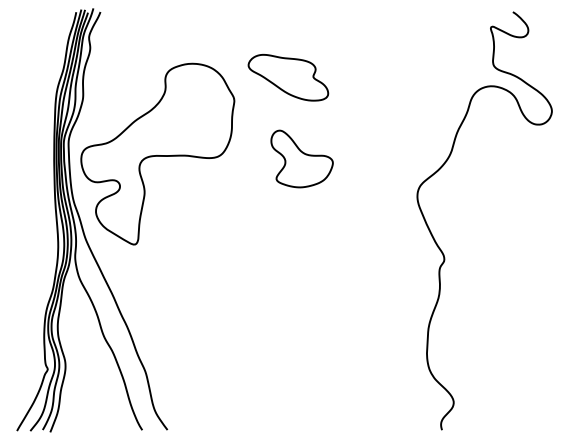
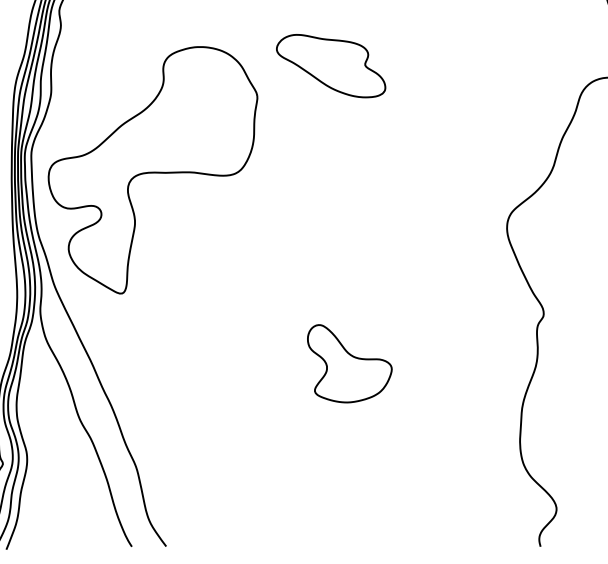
part: (301, 158) -> (348, 363), moved

